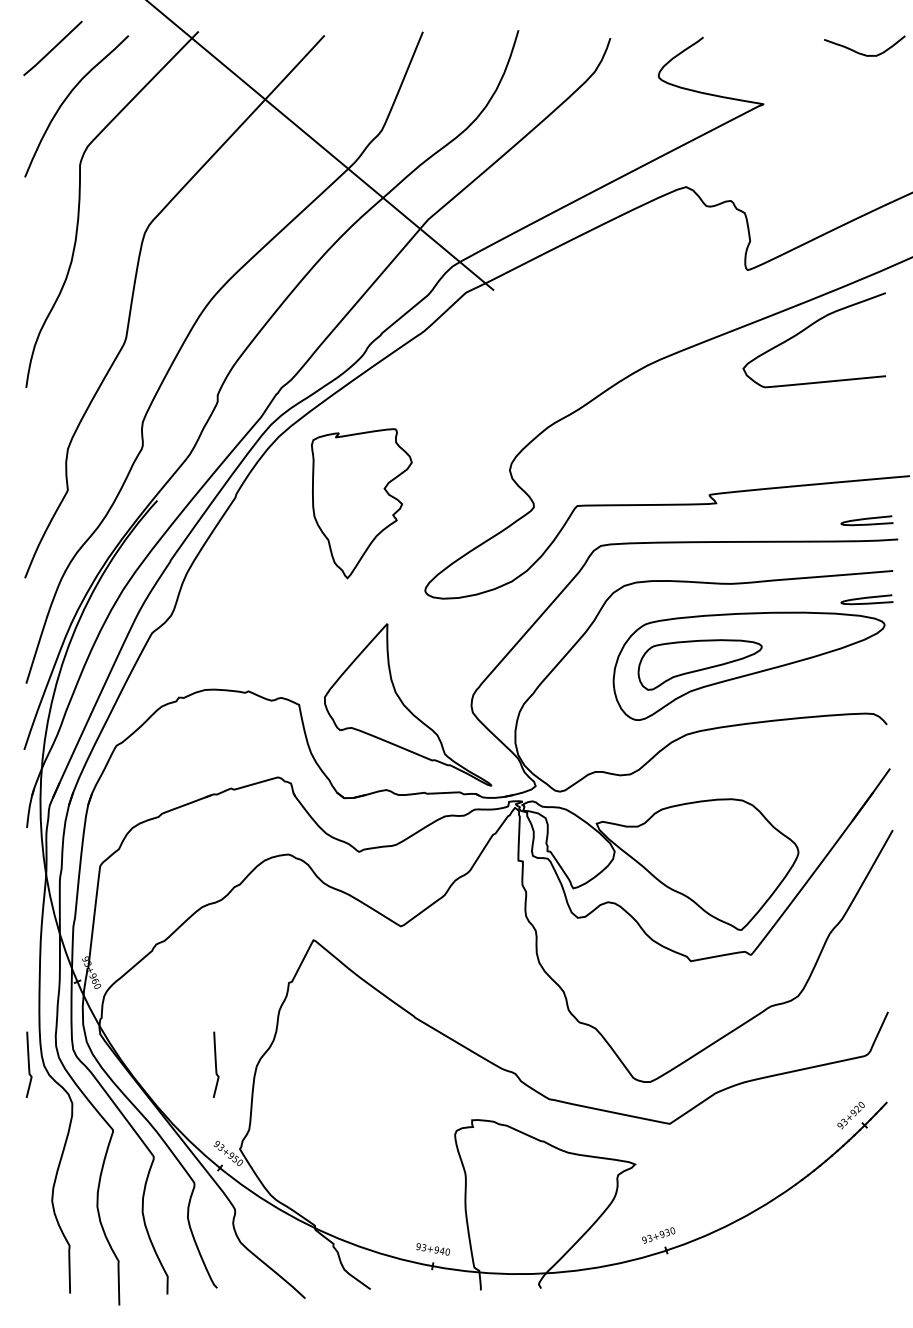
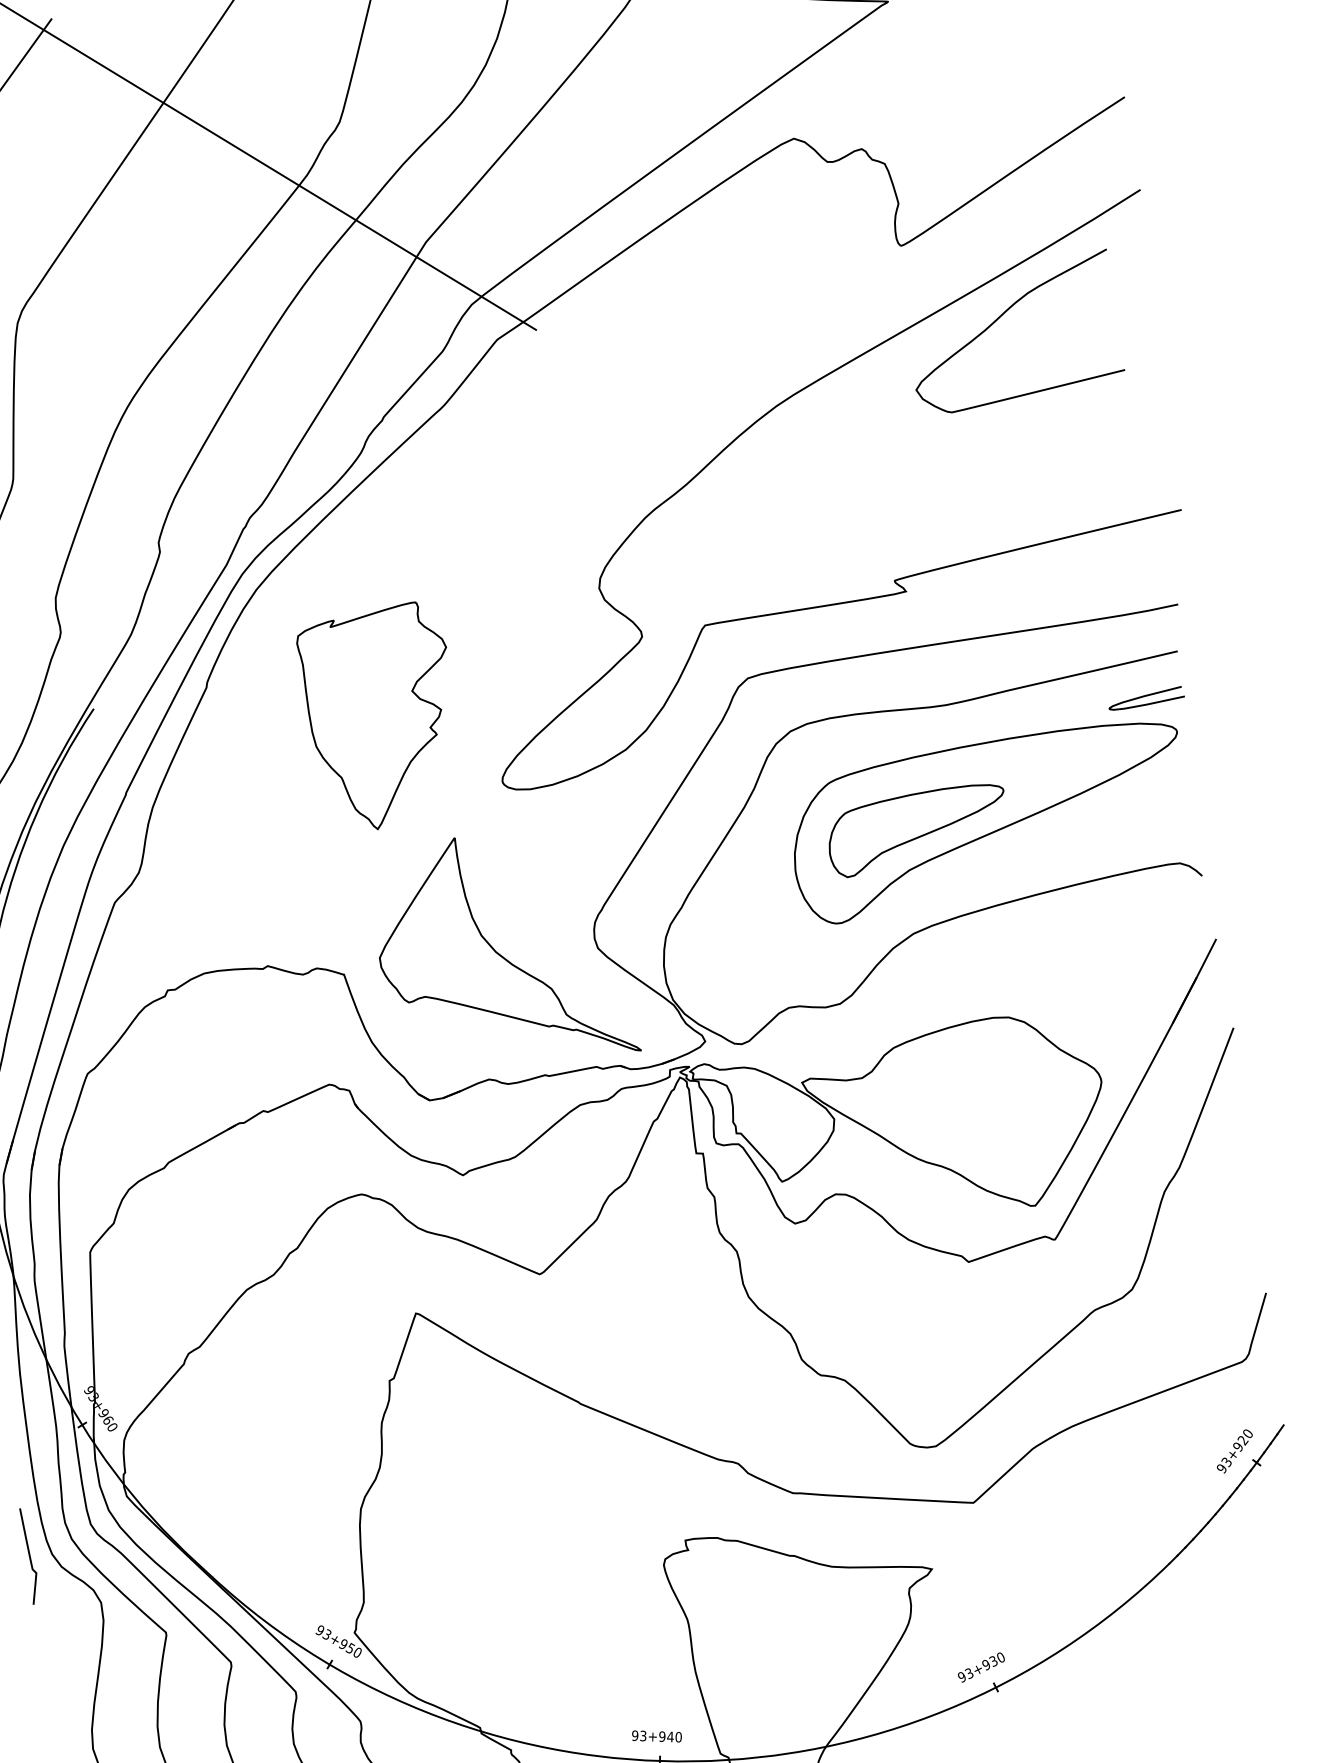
part: (361, 503) -> (381, 717), moved
curve: (866, 519) -> (1127, 582), removed
curve: (215, 1064) -> (300, 1515), removed

